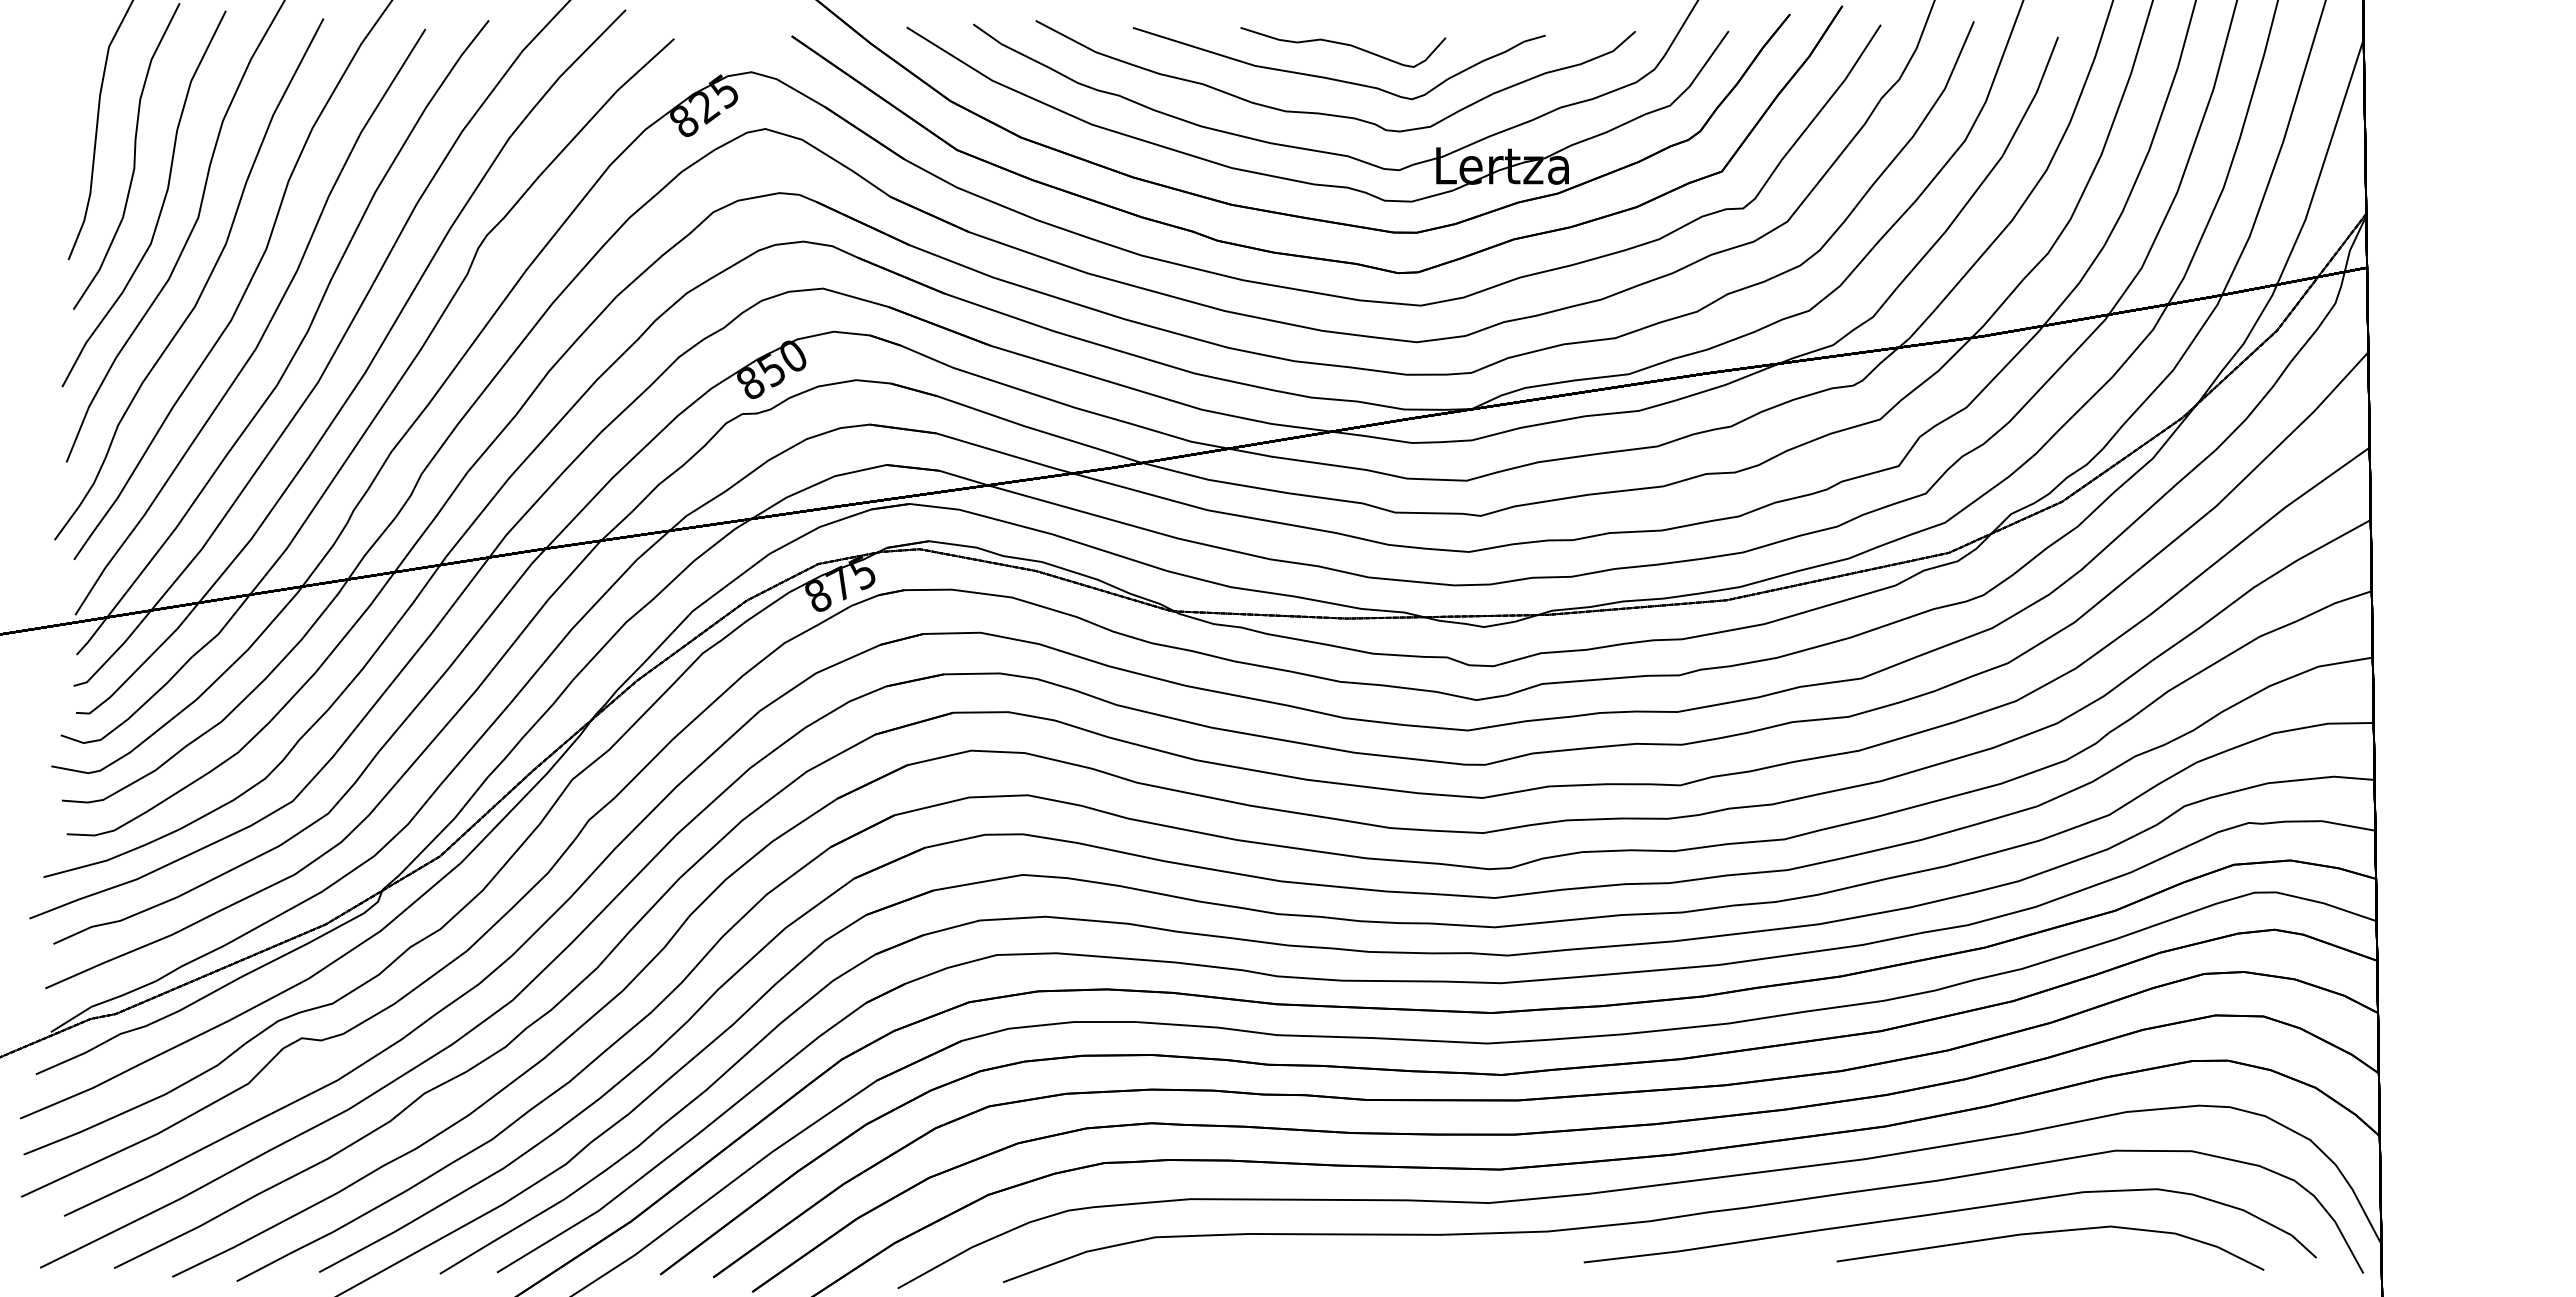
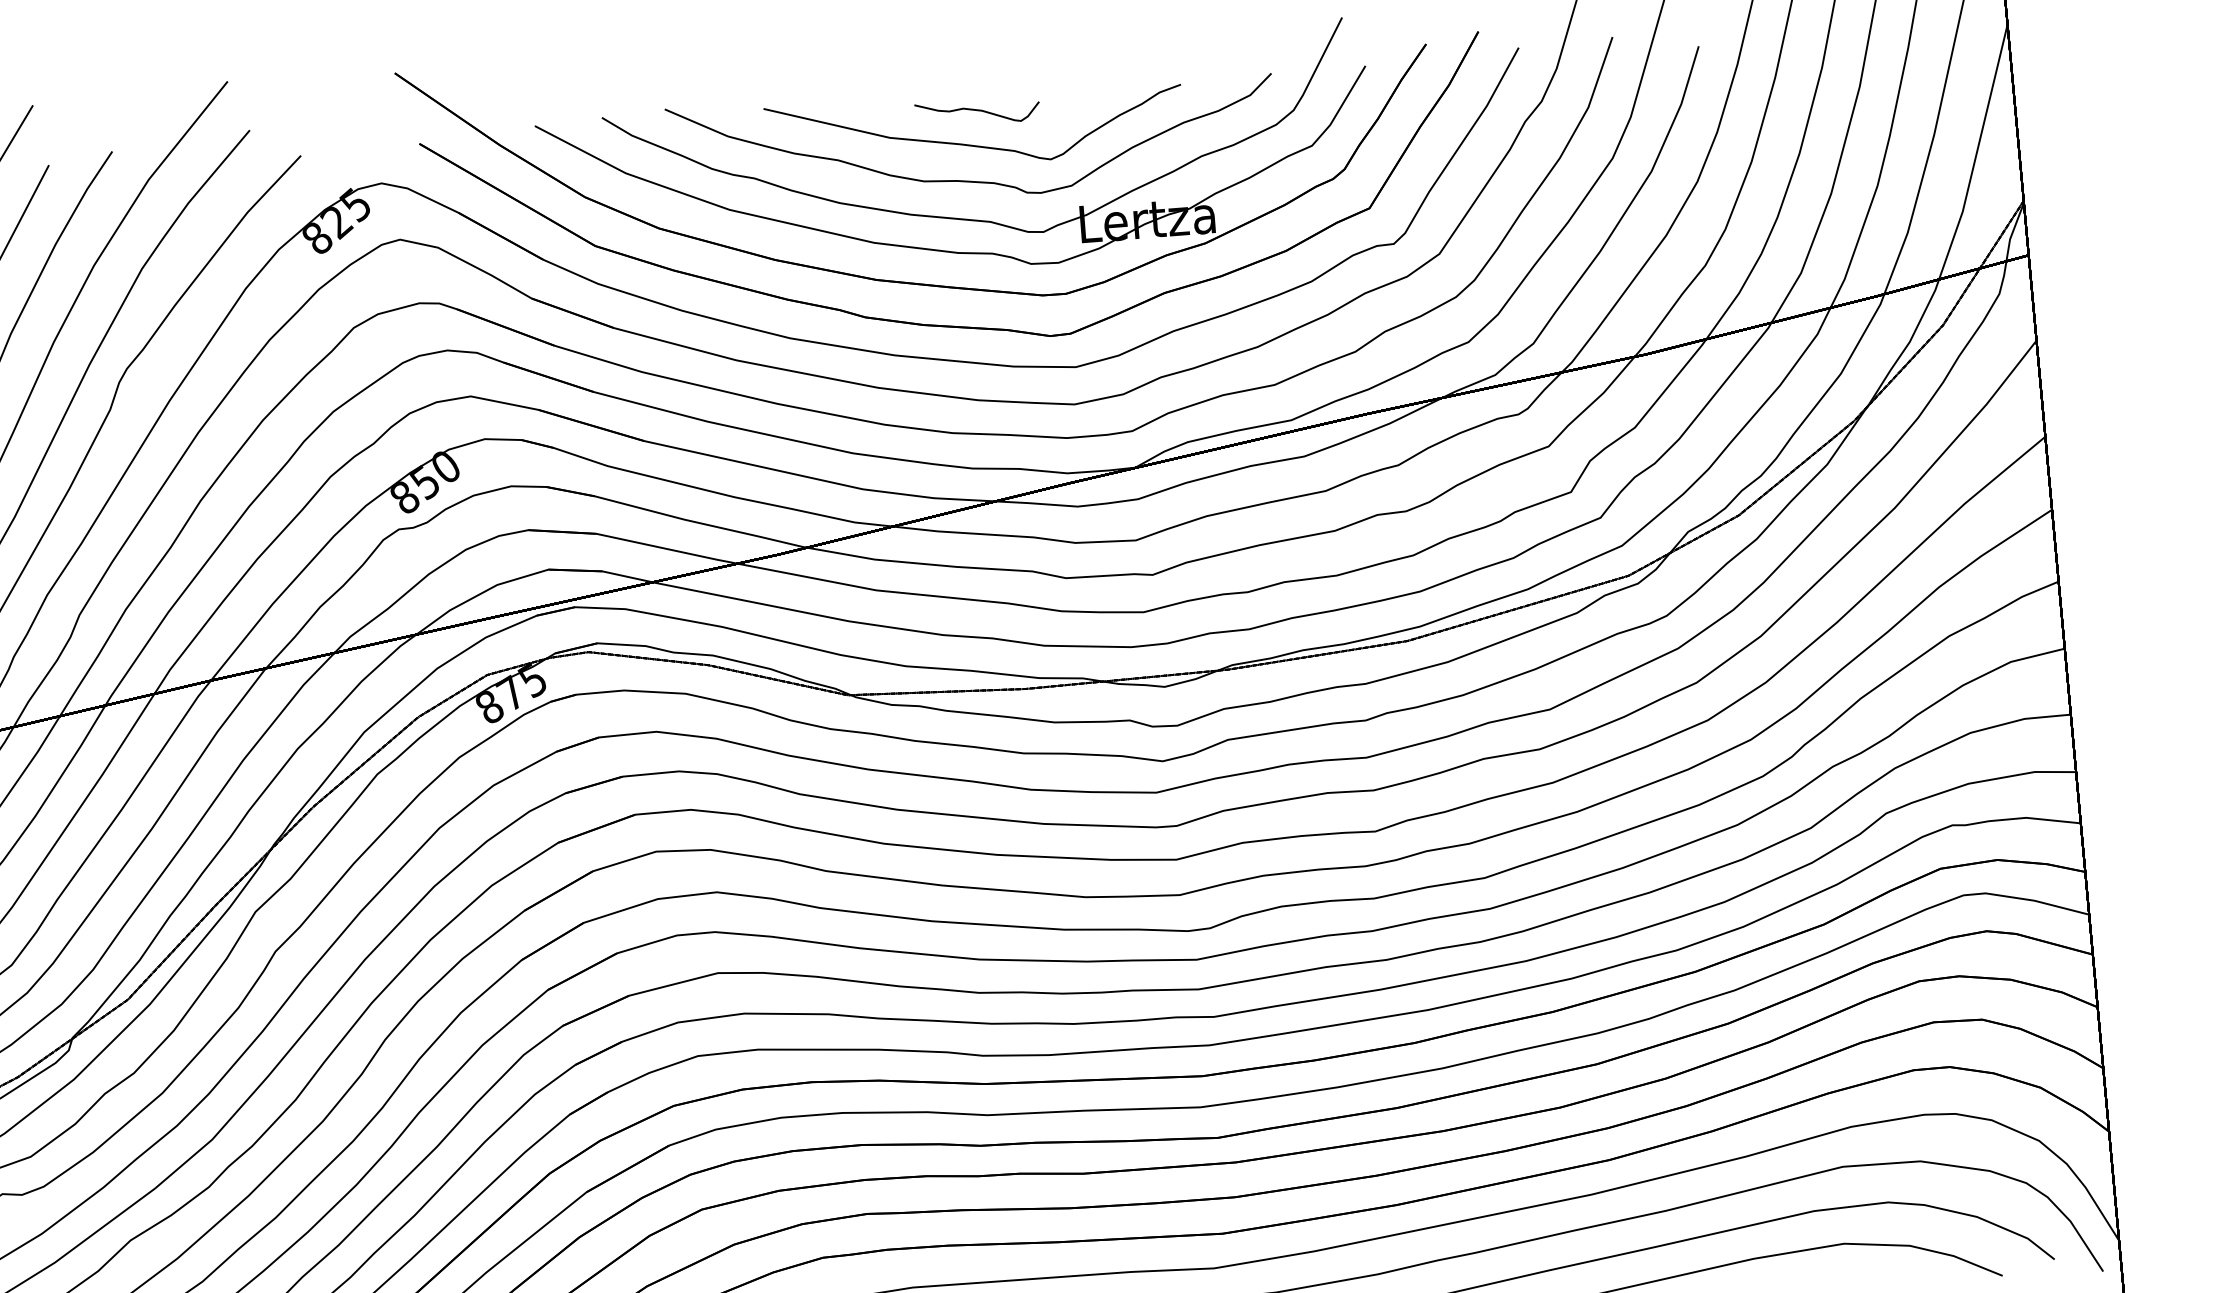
part: (1343, 47) -> (977, 112), size x0.6

